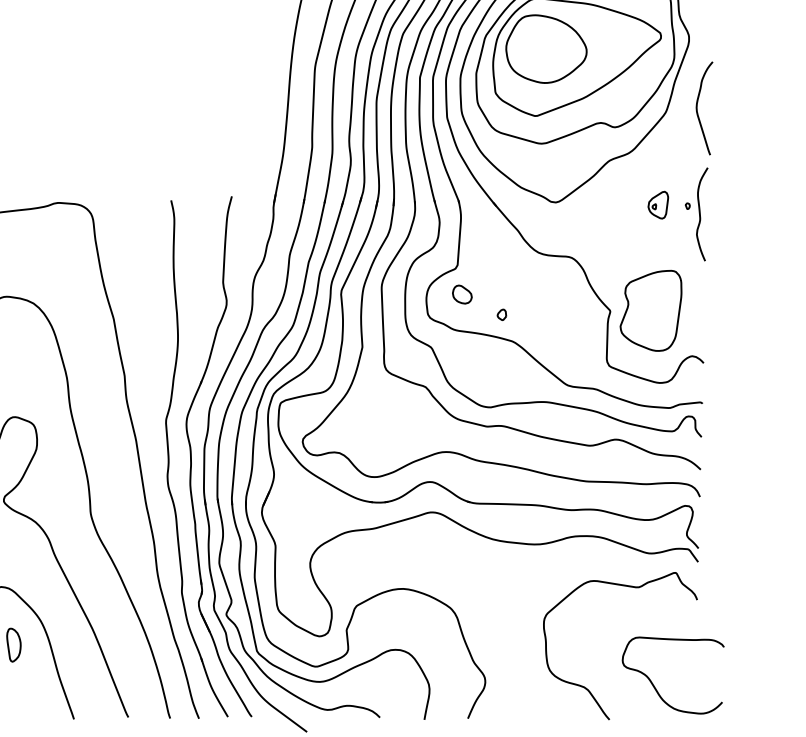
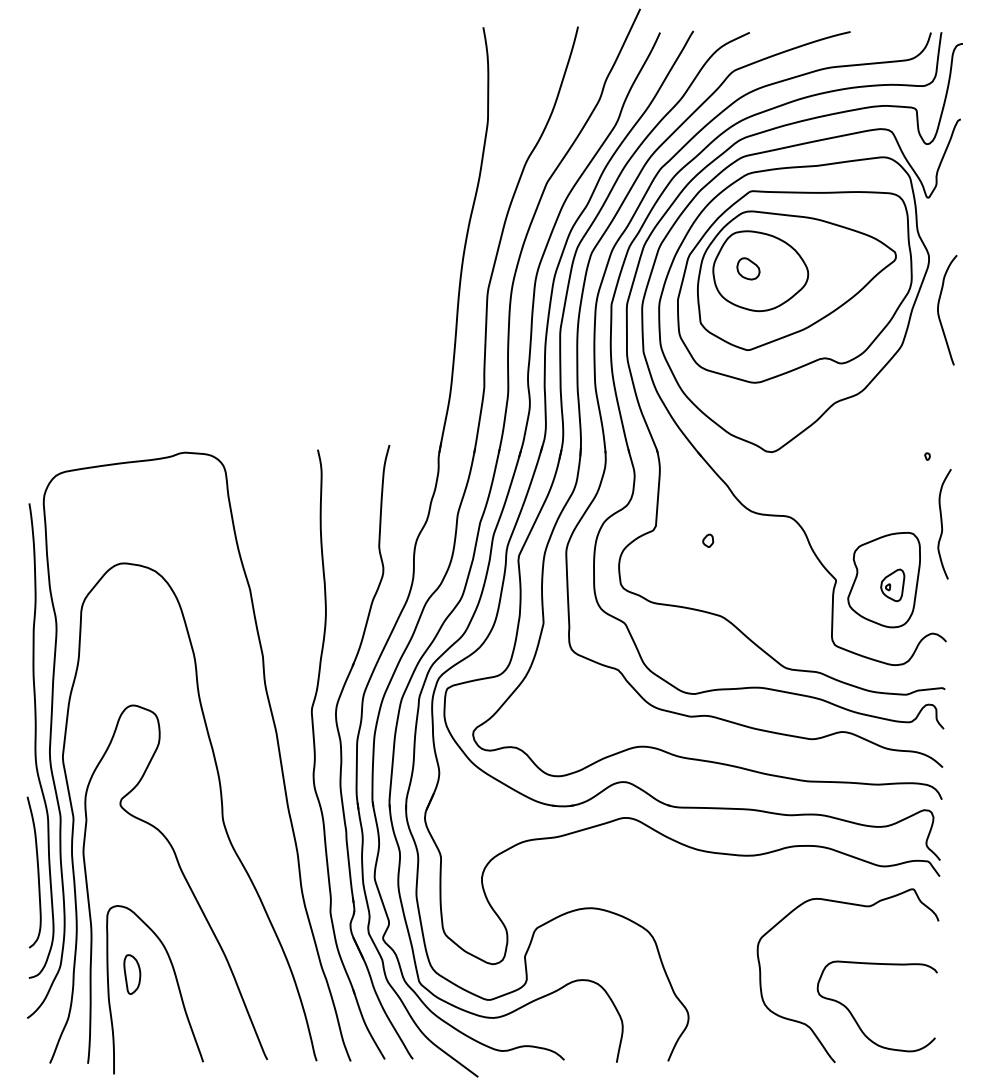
curve: (697, 110) -> (939, 312), moved
part: (658, 205) -> (892, 585), moved
curve: (700, 214) -> (942, 524), moved
part: (462, 294) -> (748, 268), moved
part: (502, 314) -> (708, 540), moved
curve: (654, 685) -> (855, 1018), moved

